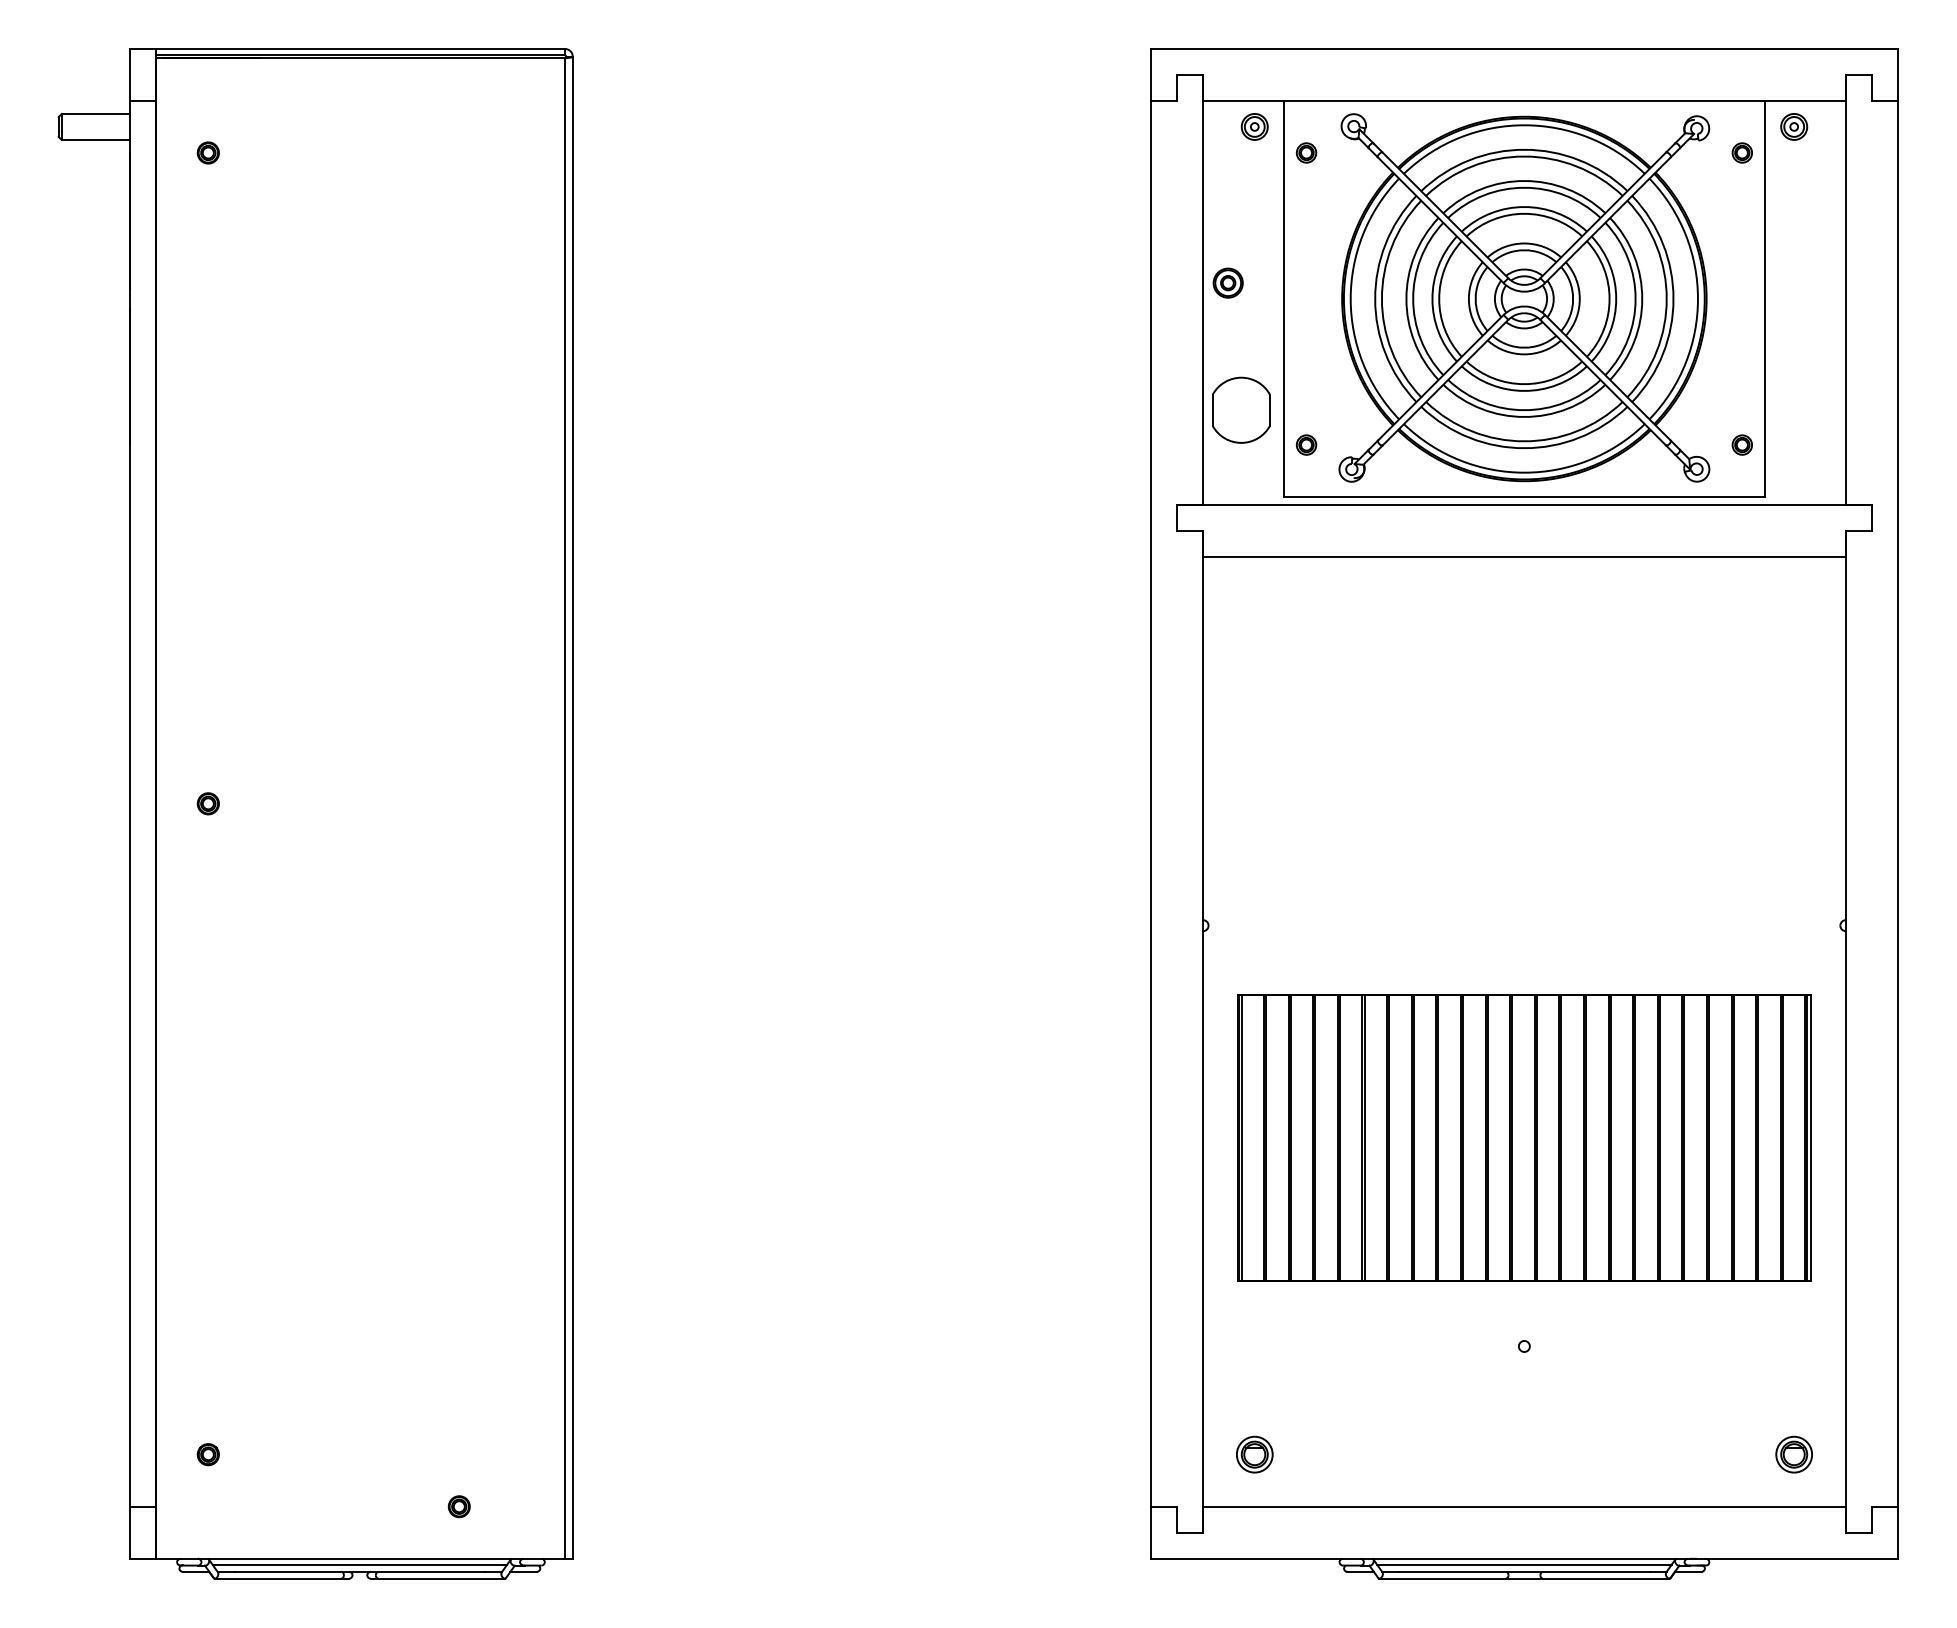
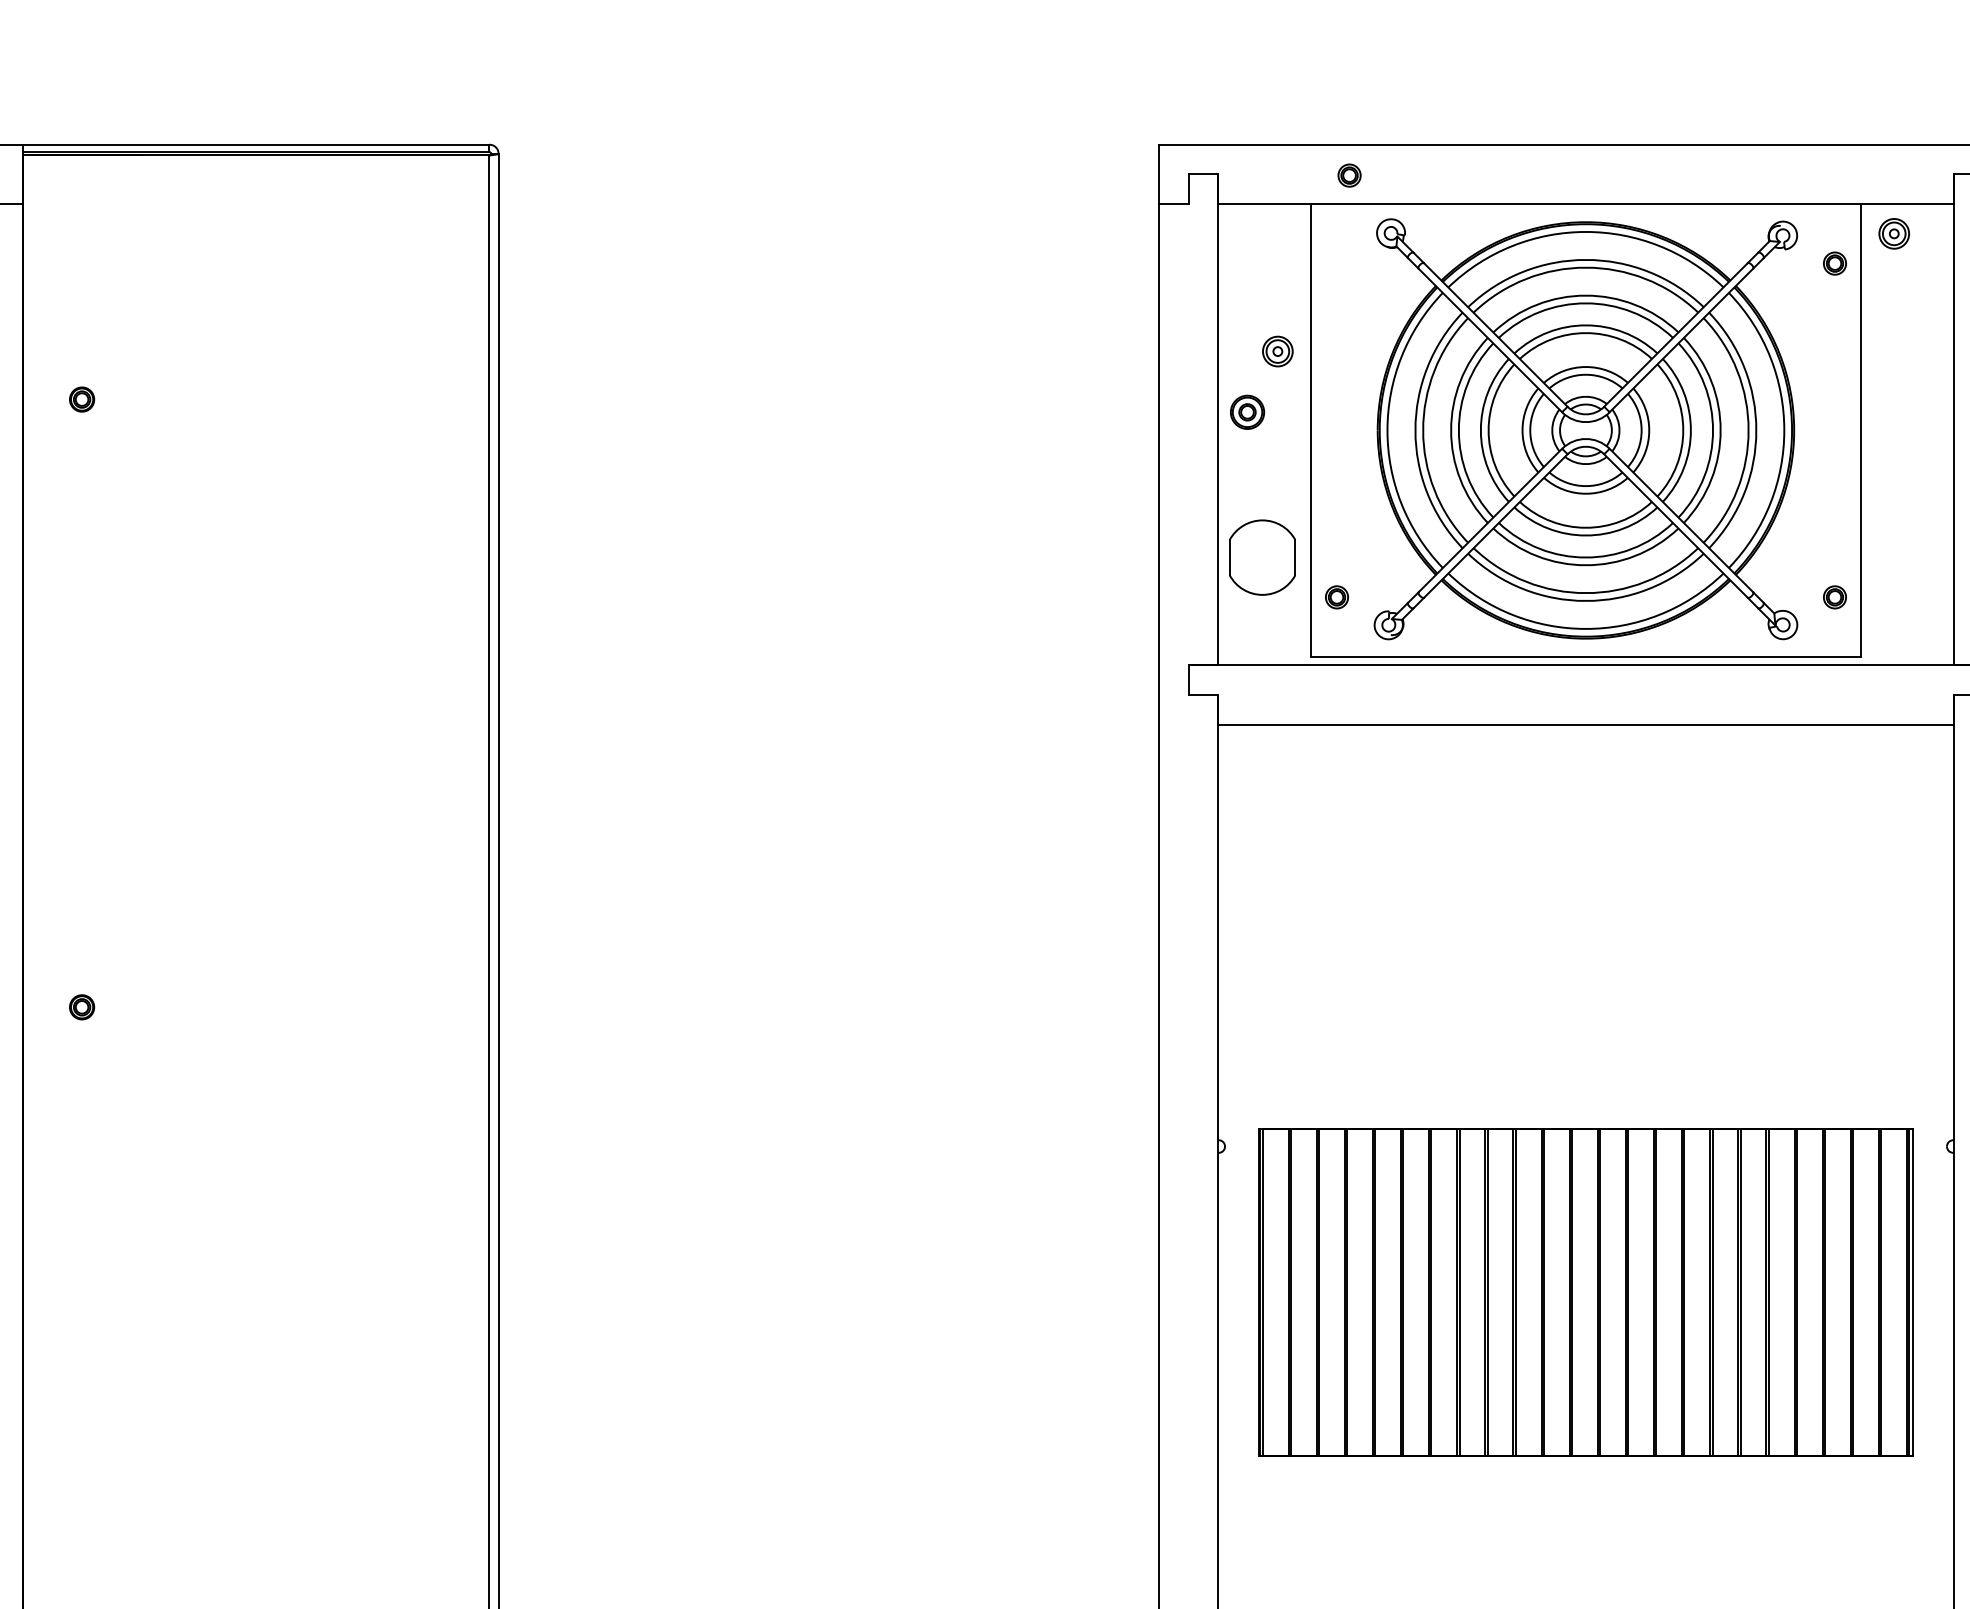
part: (1254, 126) -> (1277, 351), moved
part: (207, 152) -> (81, 399), moved
part: (1306, 152) -> (1349, 175), moved
part: (1524, 1137) -> (1586, 1291), moved

